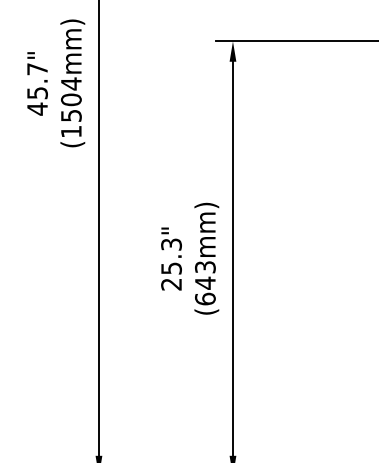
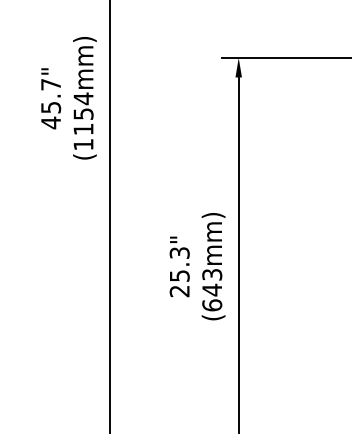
text: (71, 107) -> (83, 121), (1504mm) -> (1154mm)

